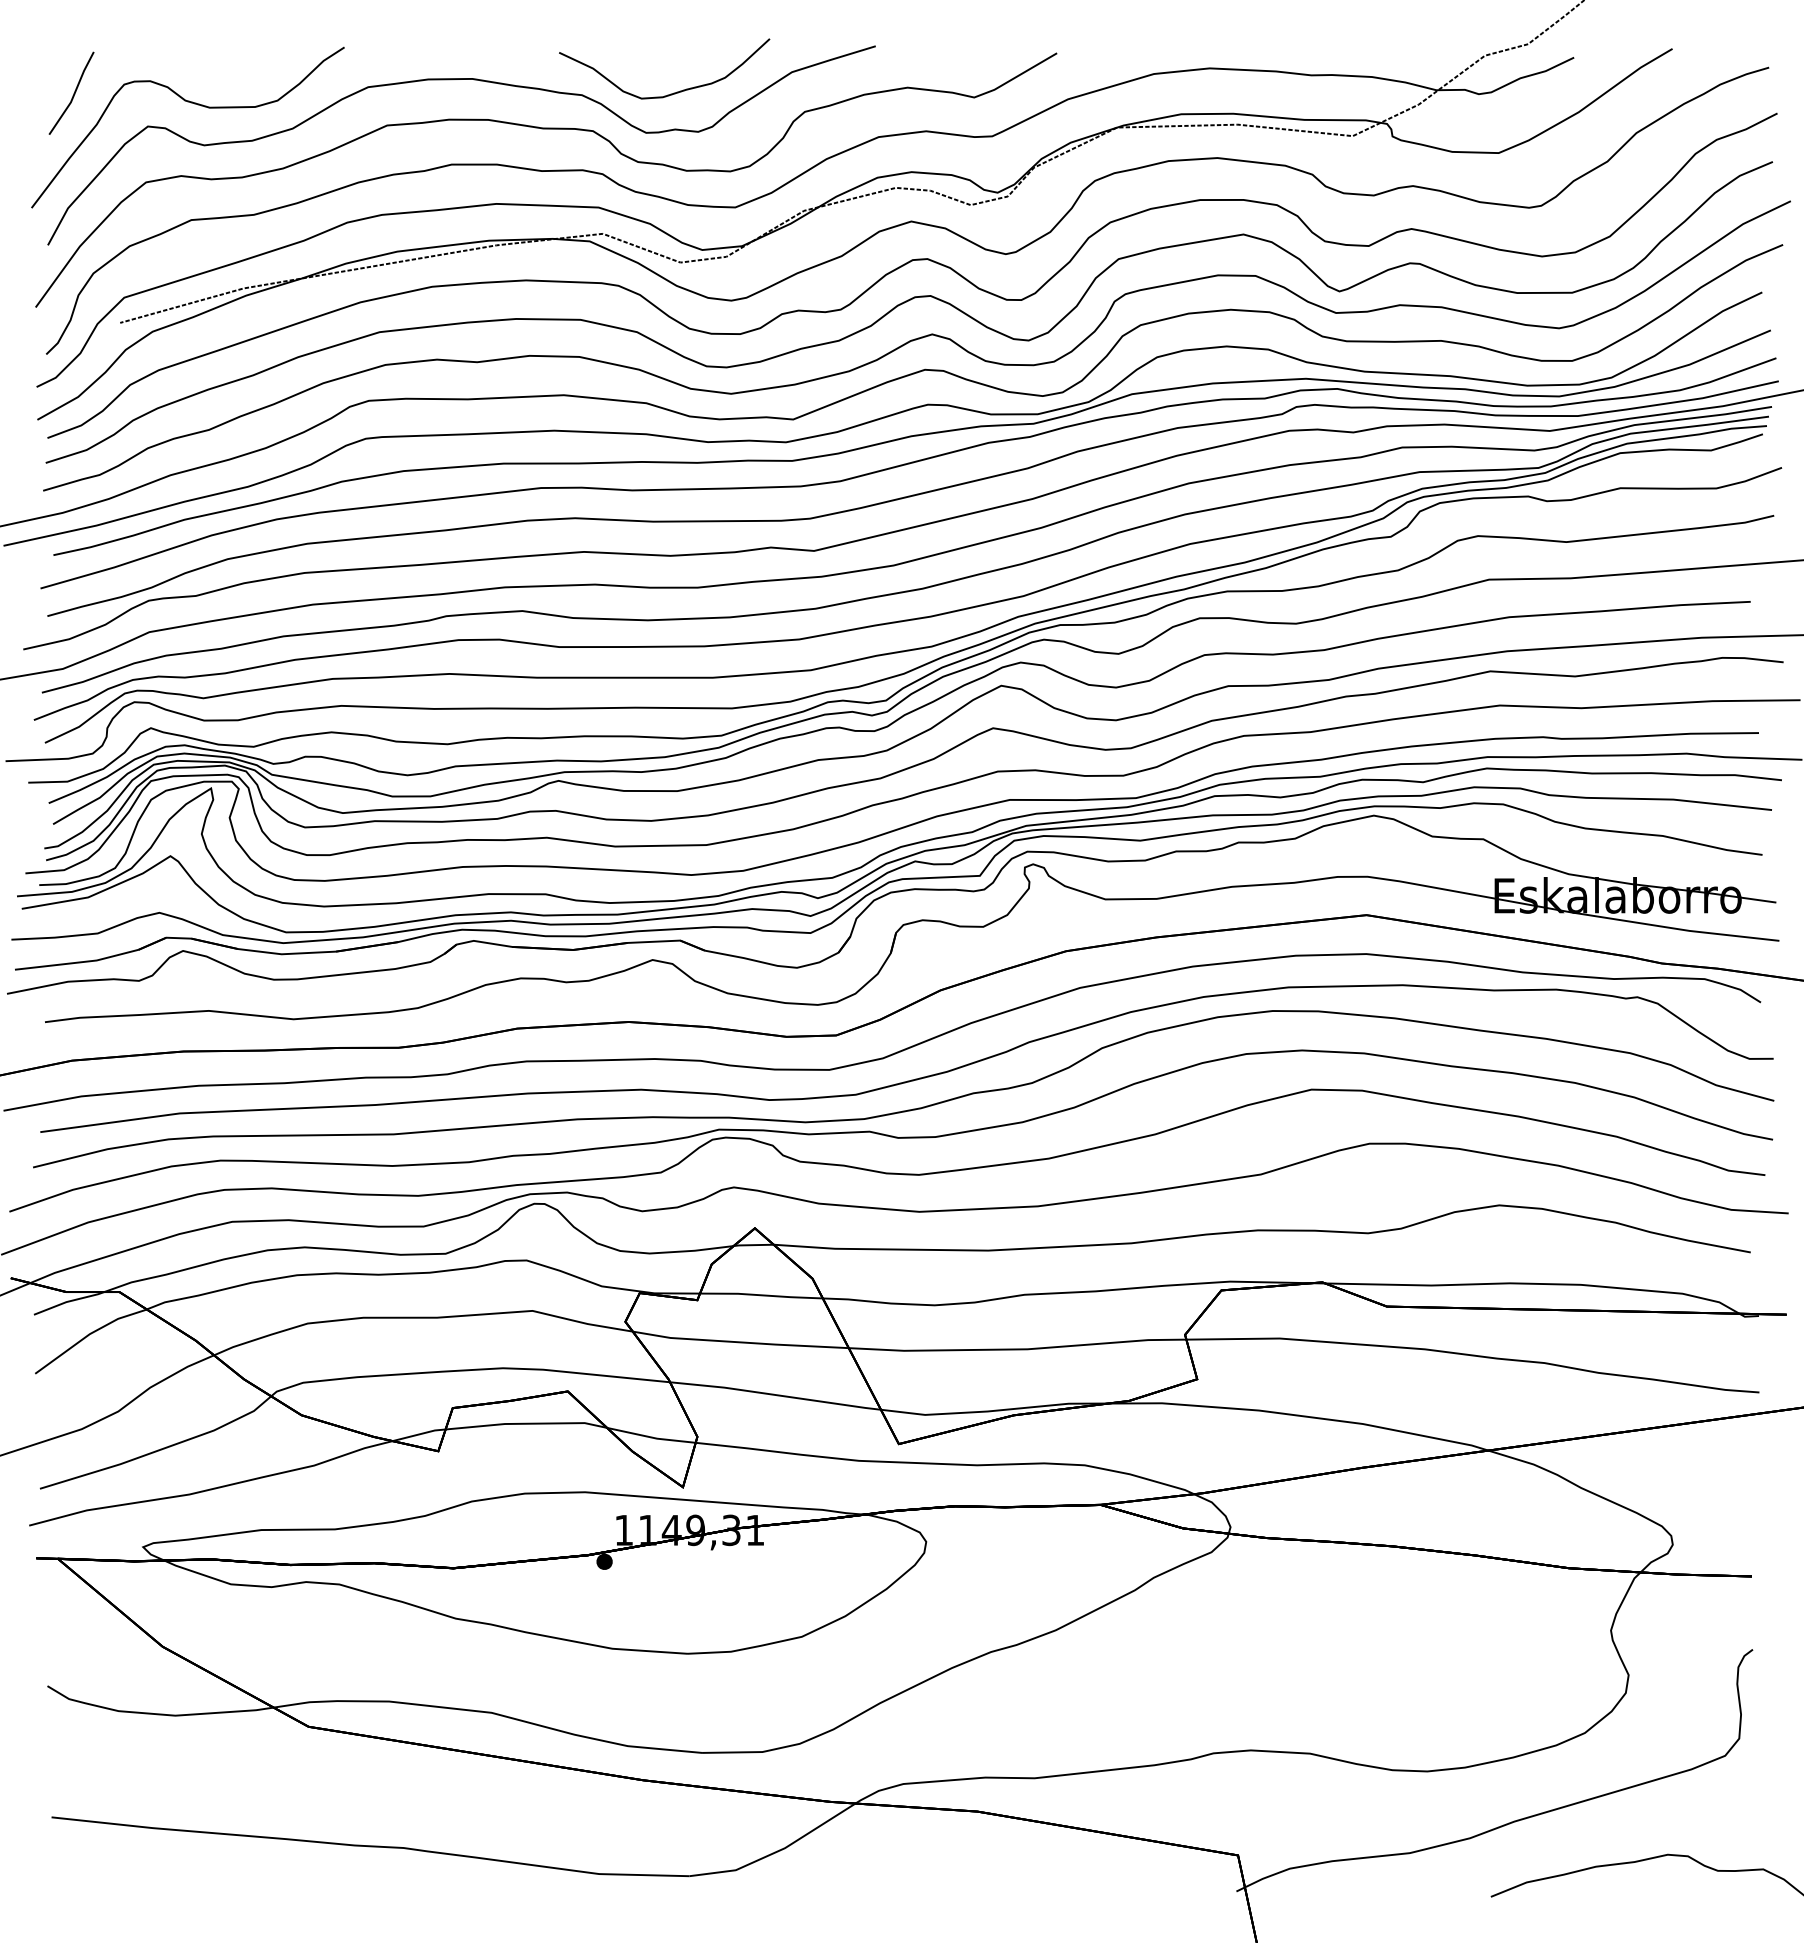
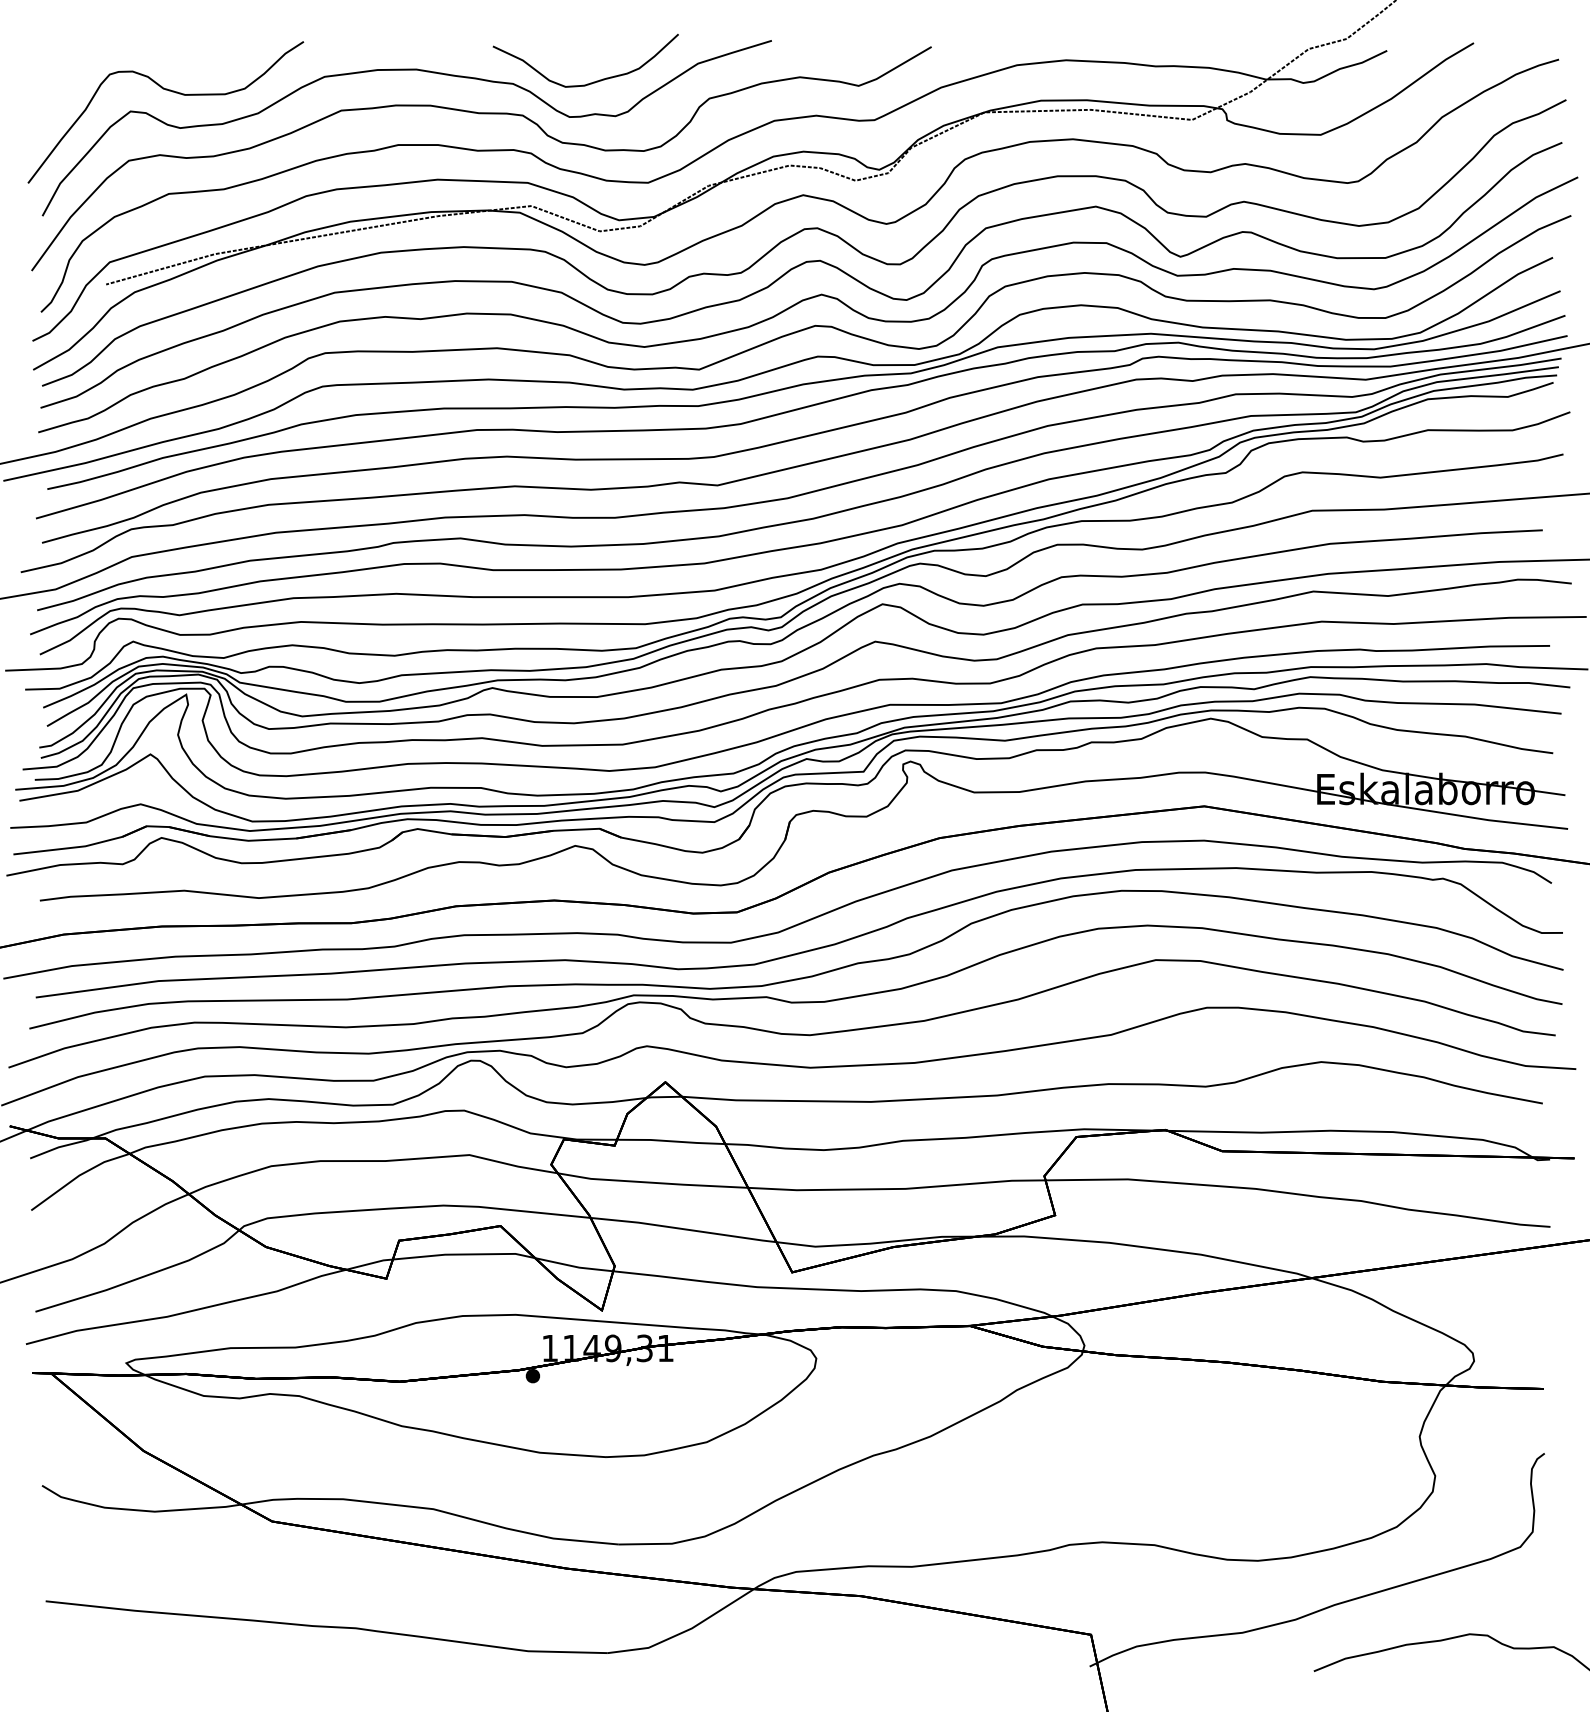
part: (71, 92) -> (63, 81), removed

